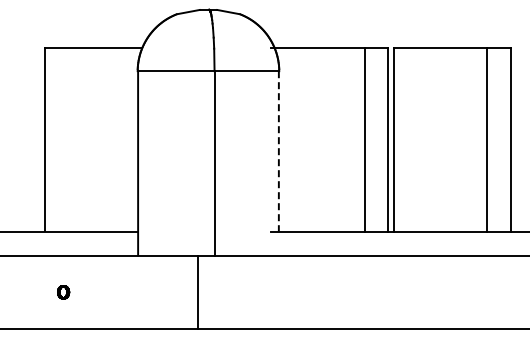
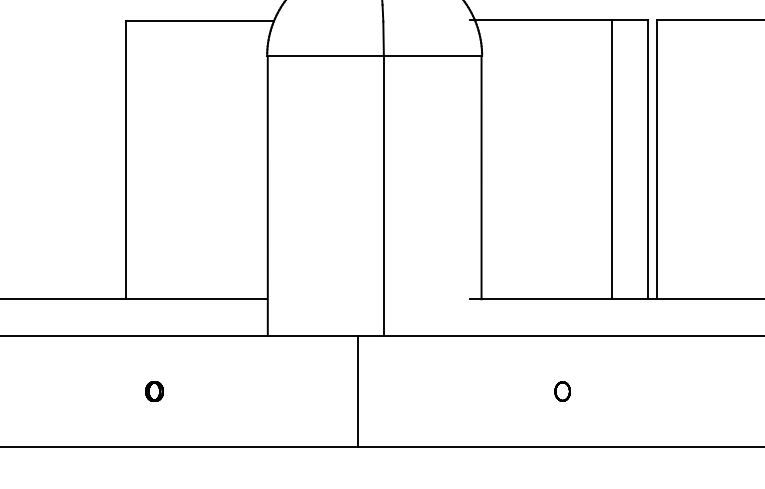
line: (278, 151) -> (480, 177), dashed -> solid
part: (332, 292) -> (562, 391), added

